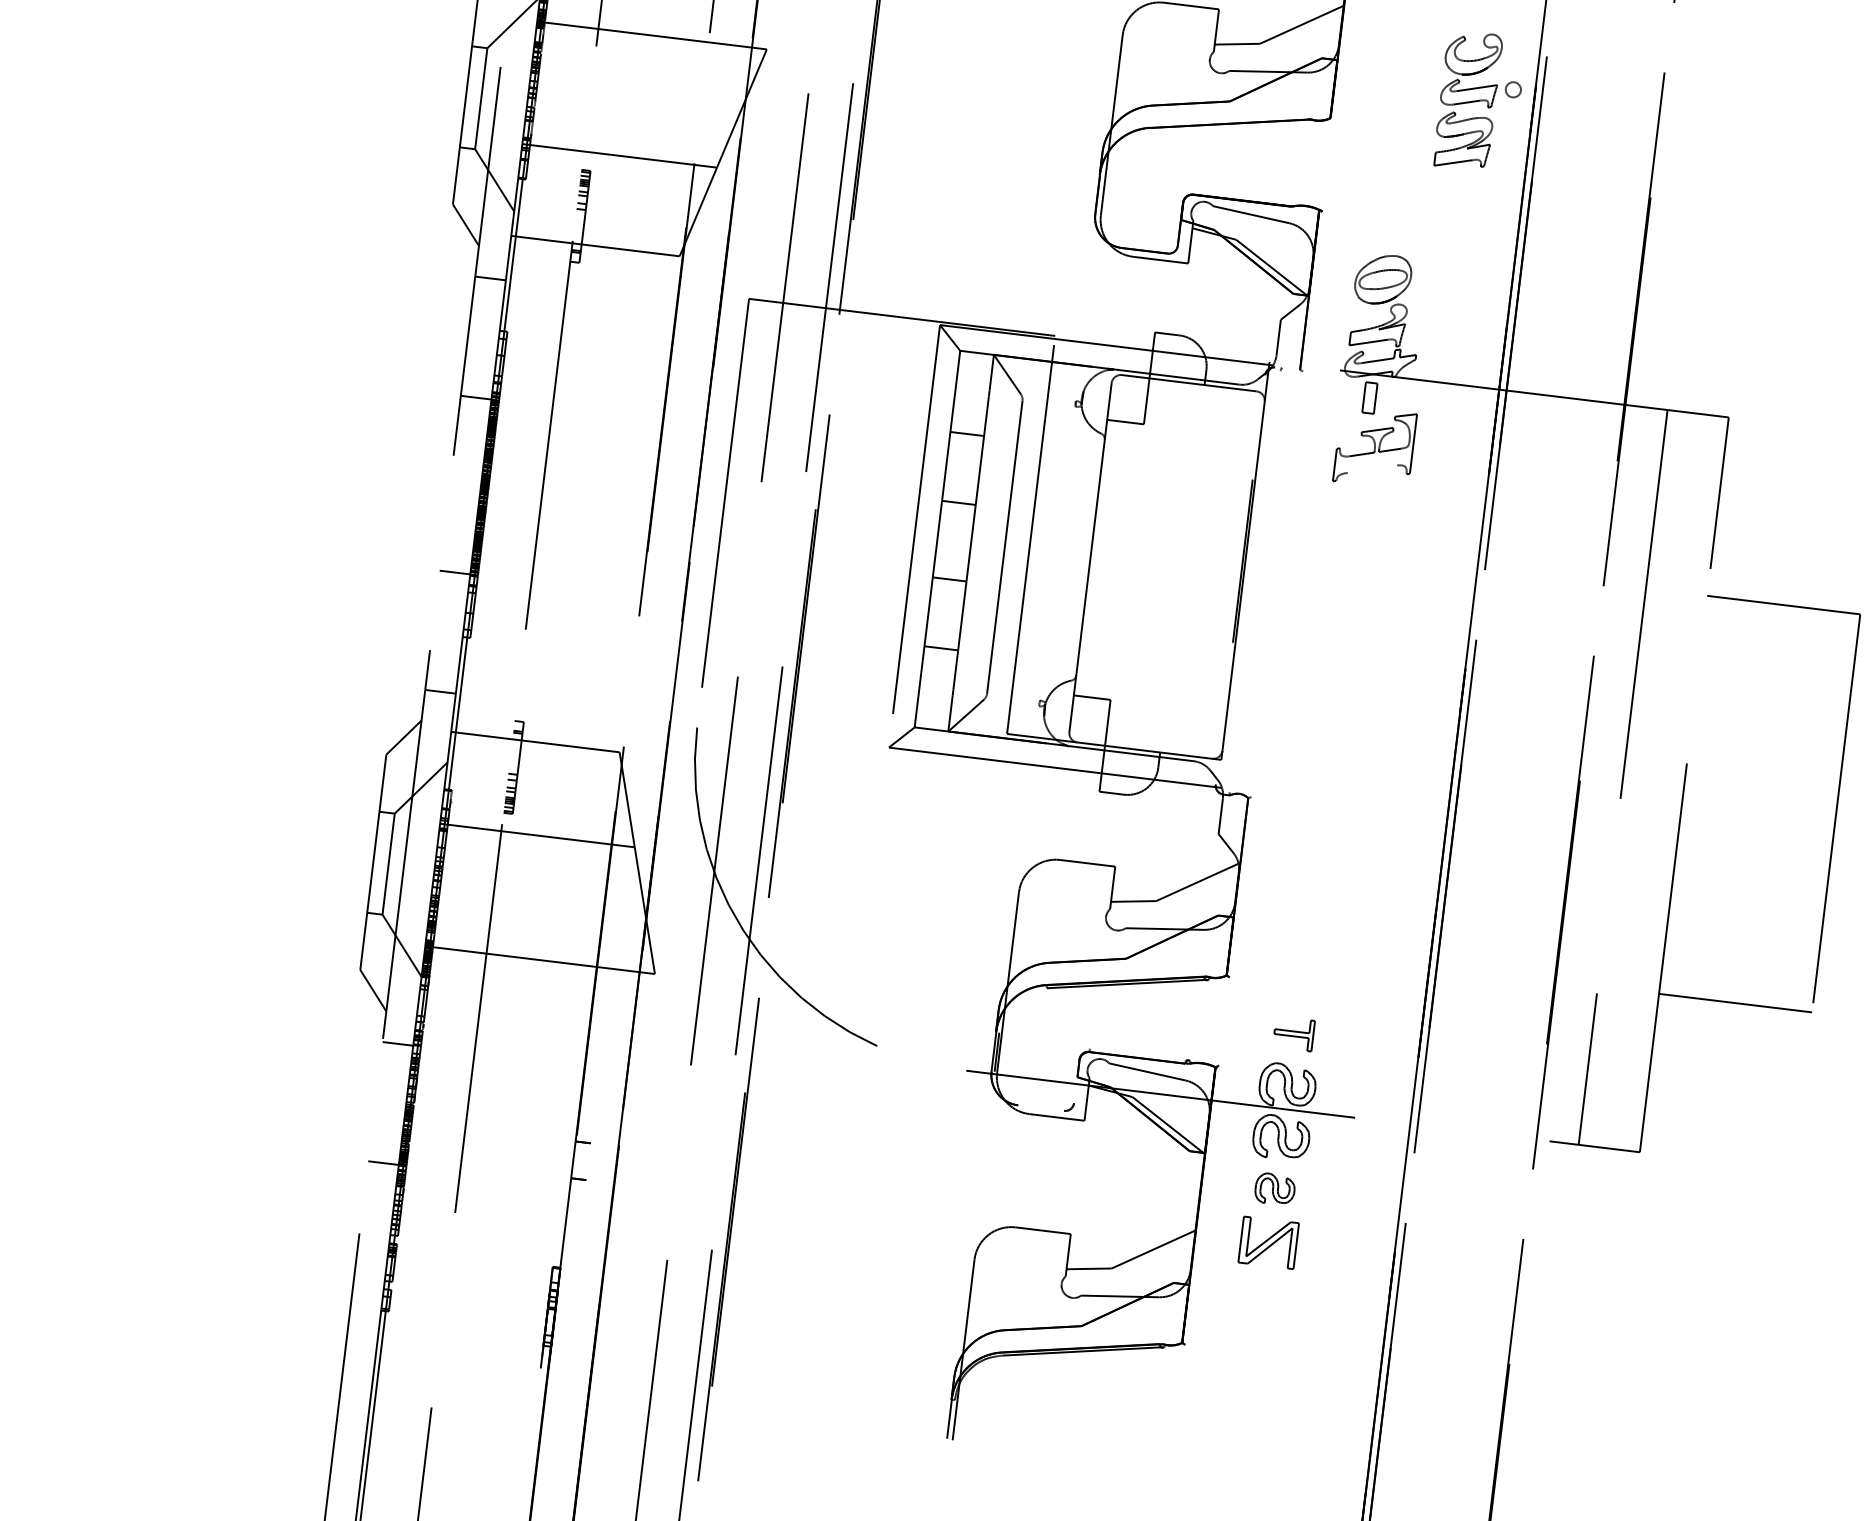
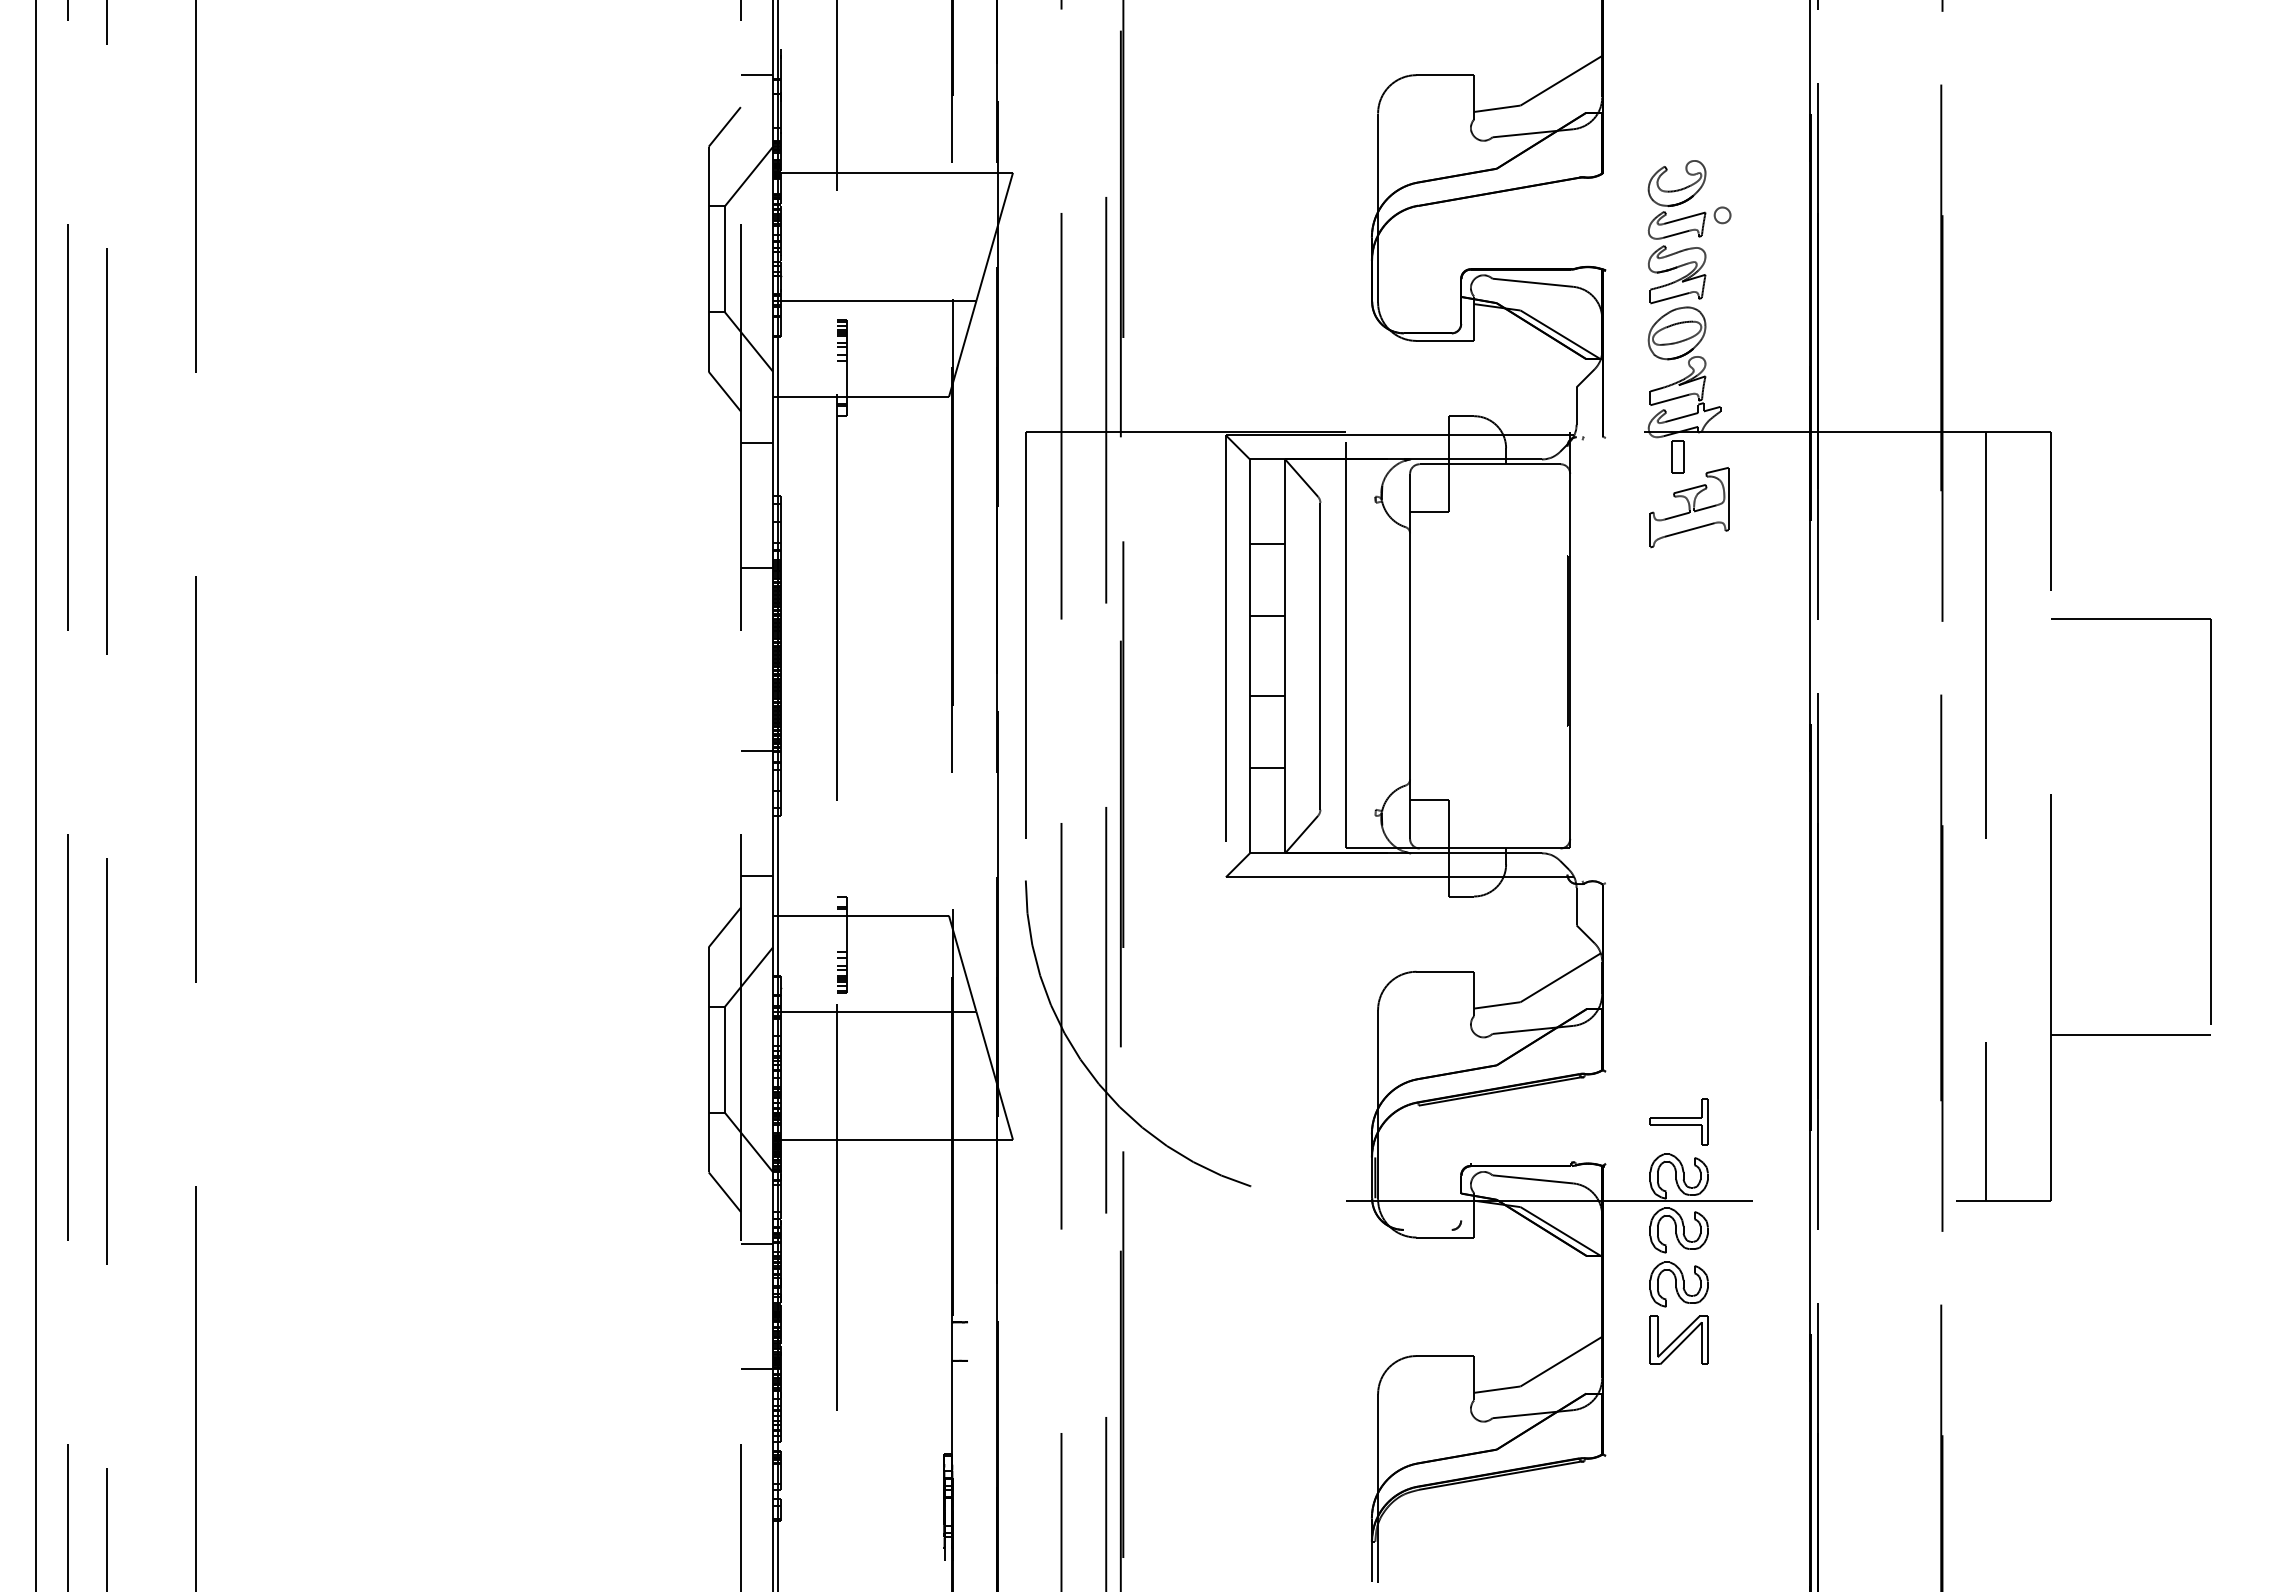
part: (1479, 102) -> (1689, 232), moved
line: (1372, 468) -> (1689, 529), added
part: (1293, 1033) -> (1678, 1121), size x1.43
part: (1274, 1189) -> (1678, 1284), size x1.43

